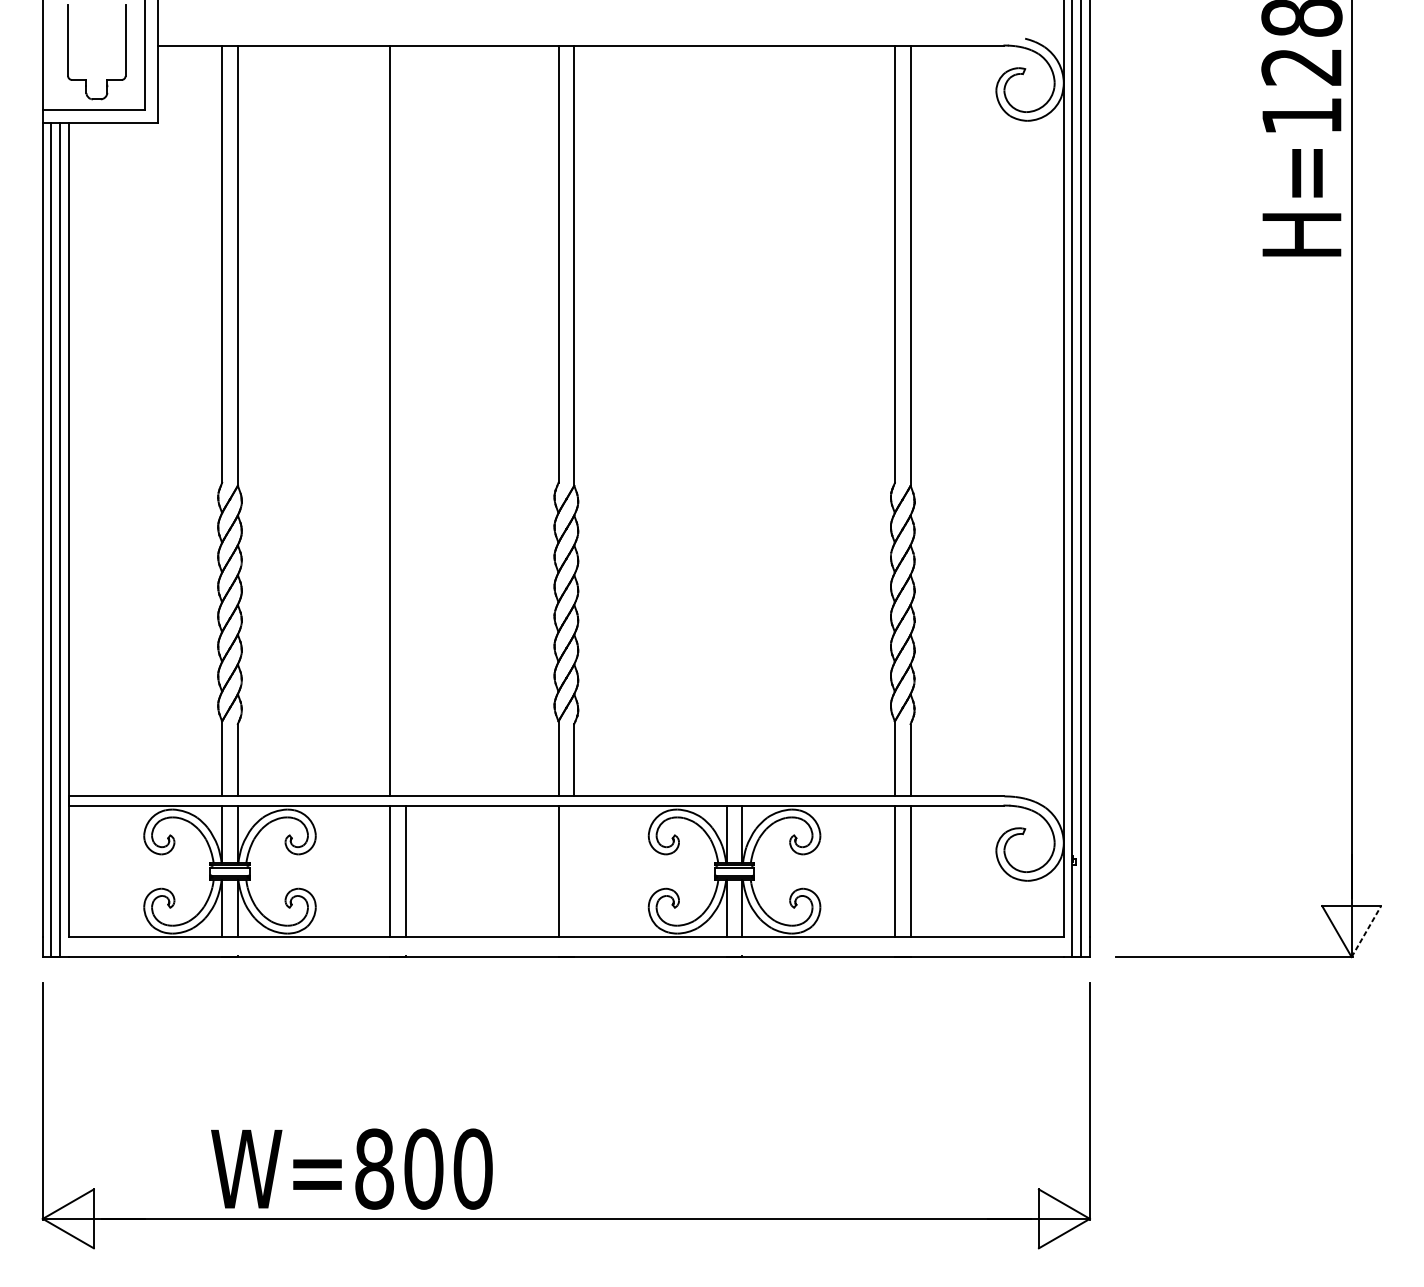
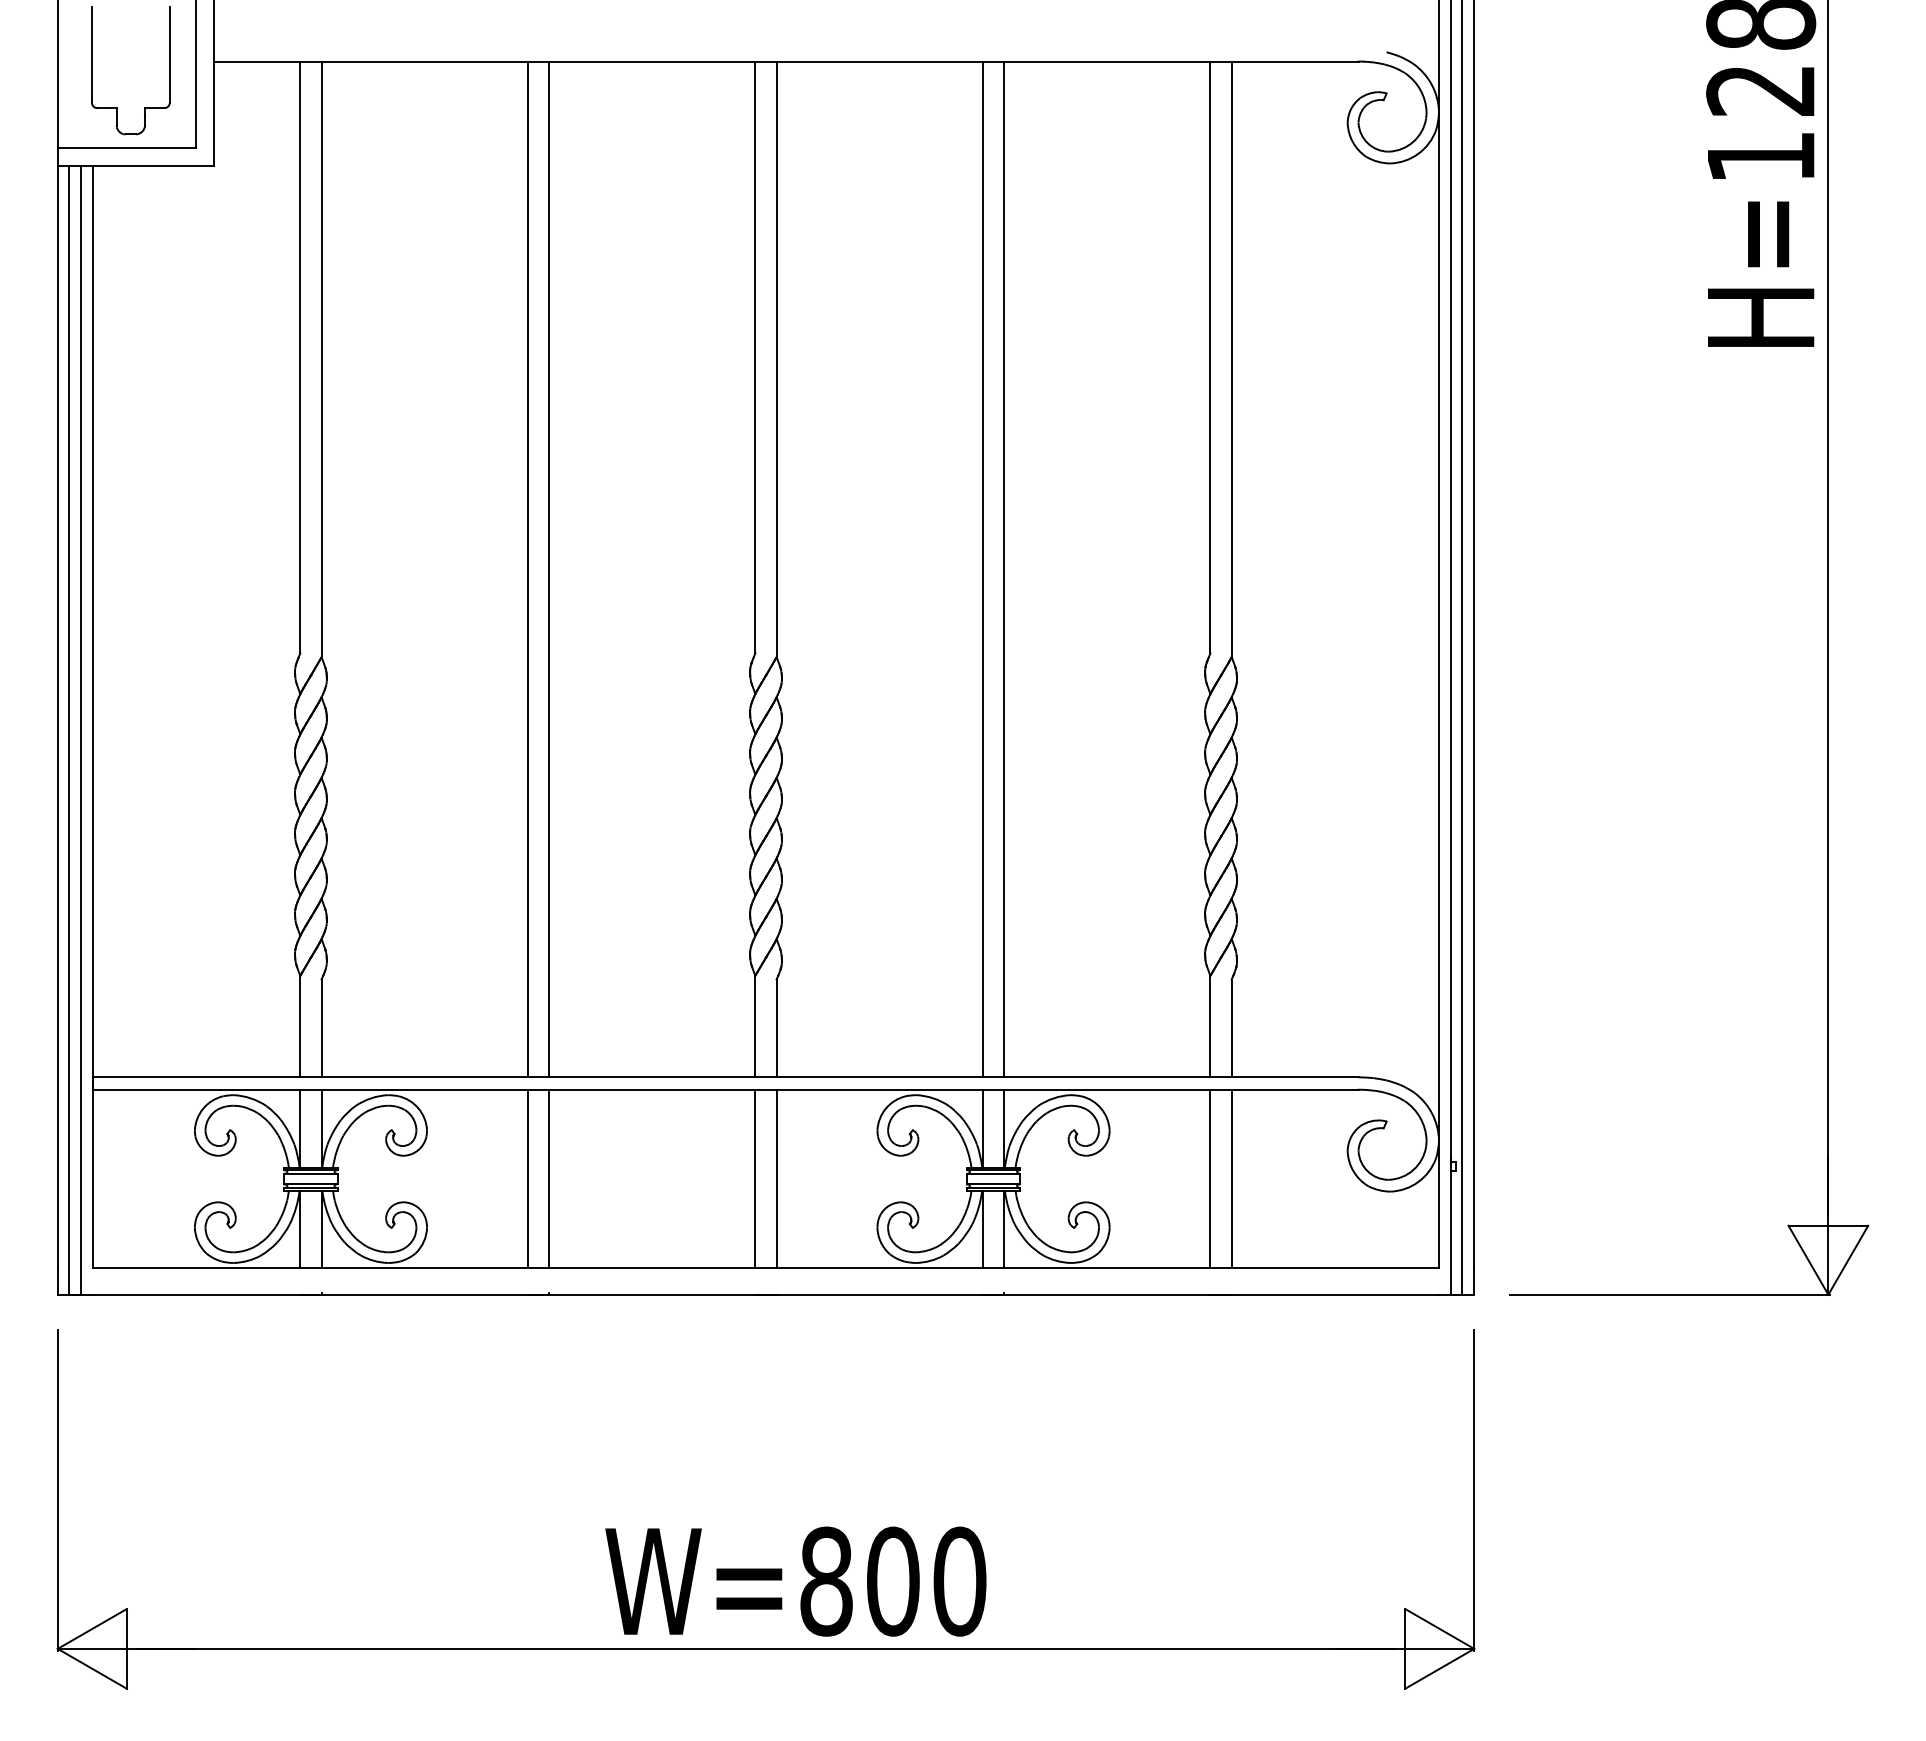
line: (406, 421) -> (549, 569), added
line: (726, 421) -> (982, 569), added
line: (742, 421) -> (1004, 569), added
line: (574, 871) -> (776, 1178), added
line: (1366, 931) -> (1848, 1260), dashed -> solid
text: (351, 1169) -> (795, 1581), moved

